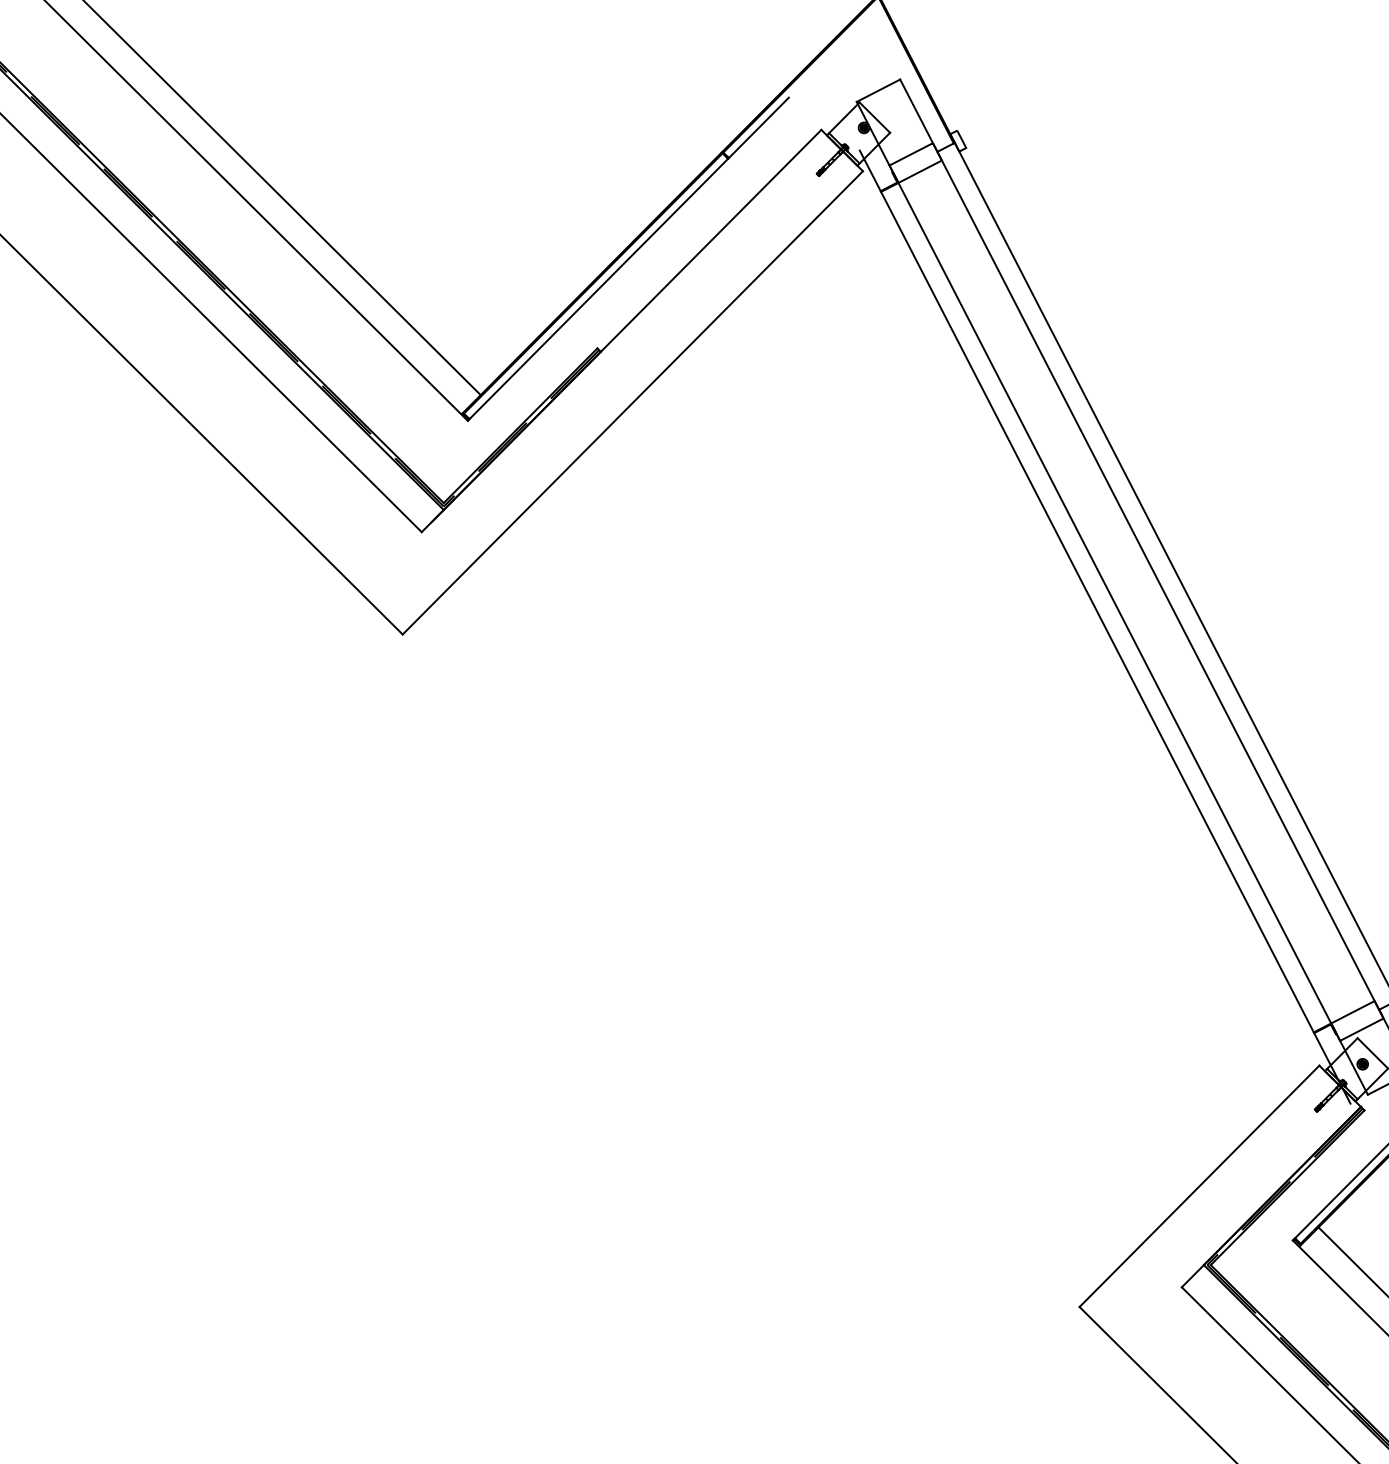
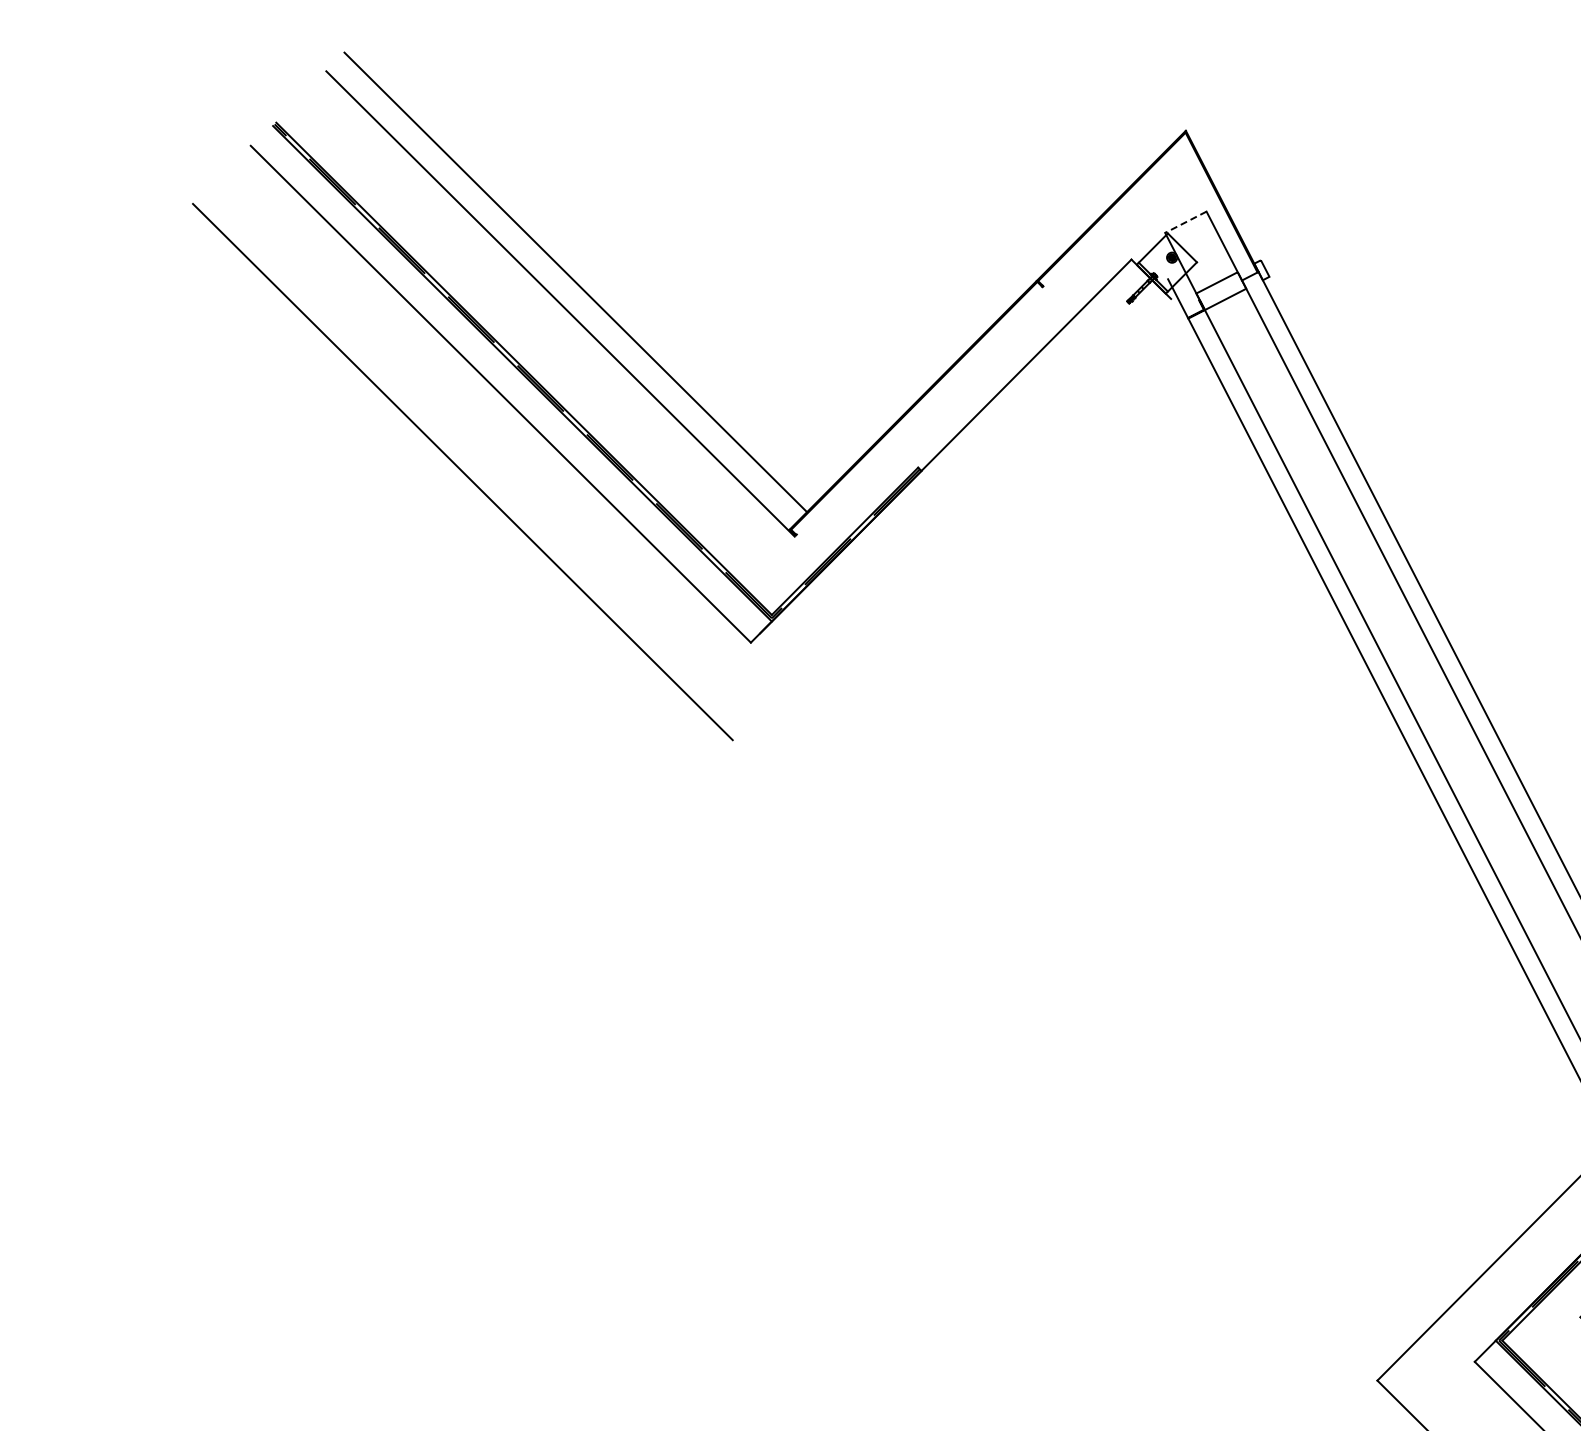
line: (878, 90) -> (1185, 222), solid -> dashed
line: (628, 258) -> (947, 382), removed
line: (632, 402) -> (951, 519), removed

